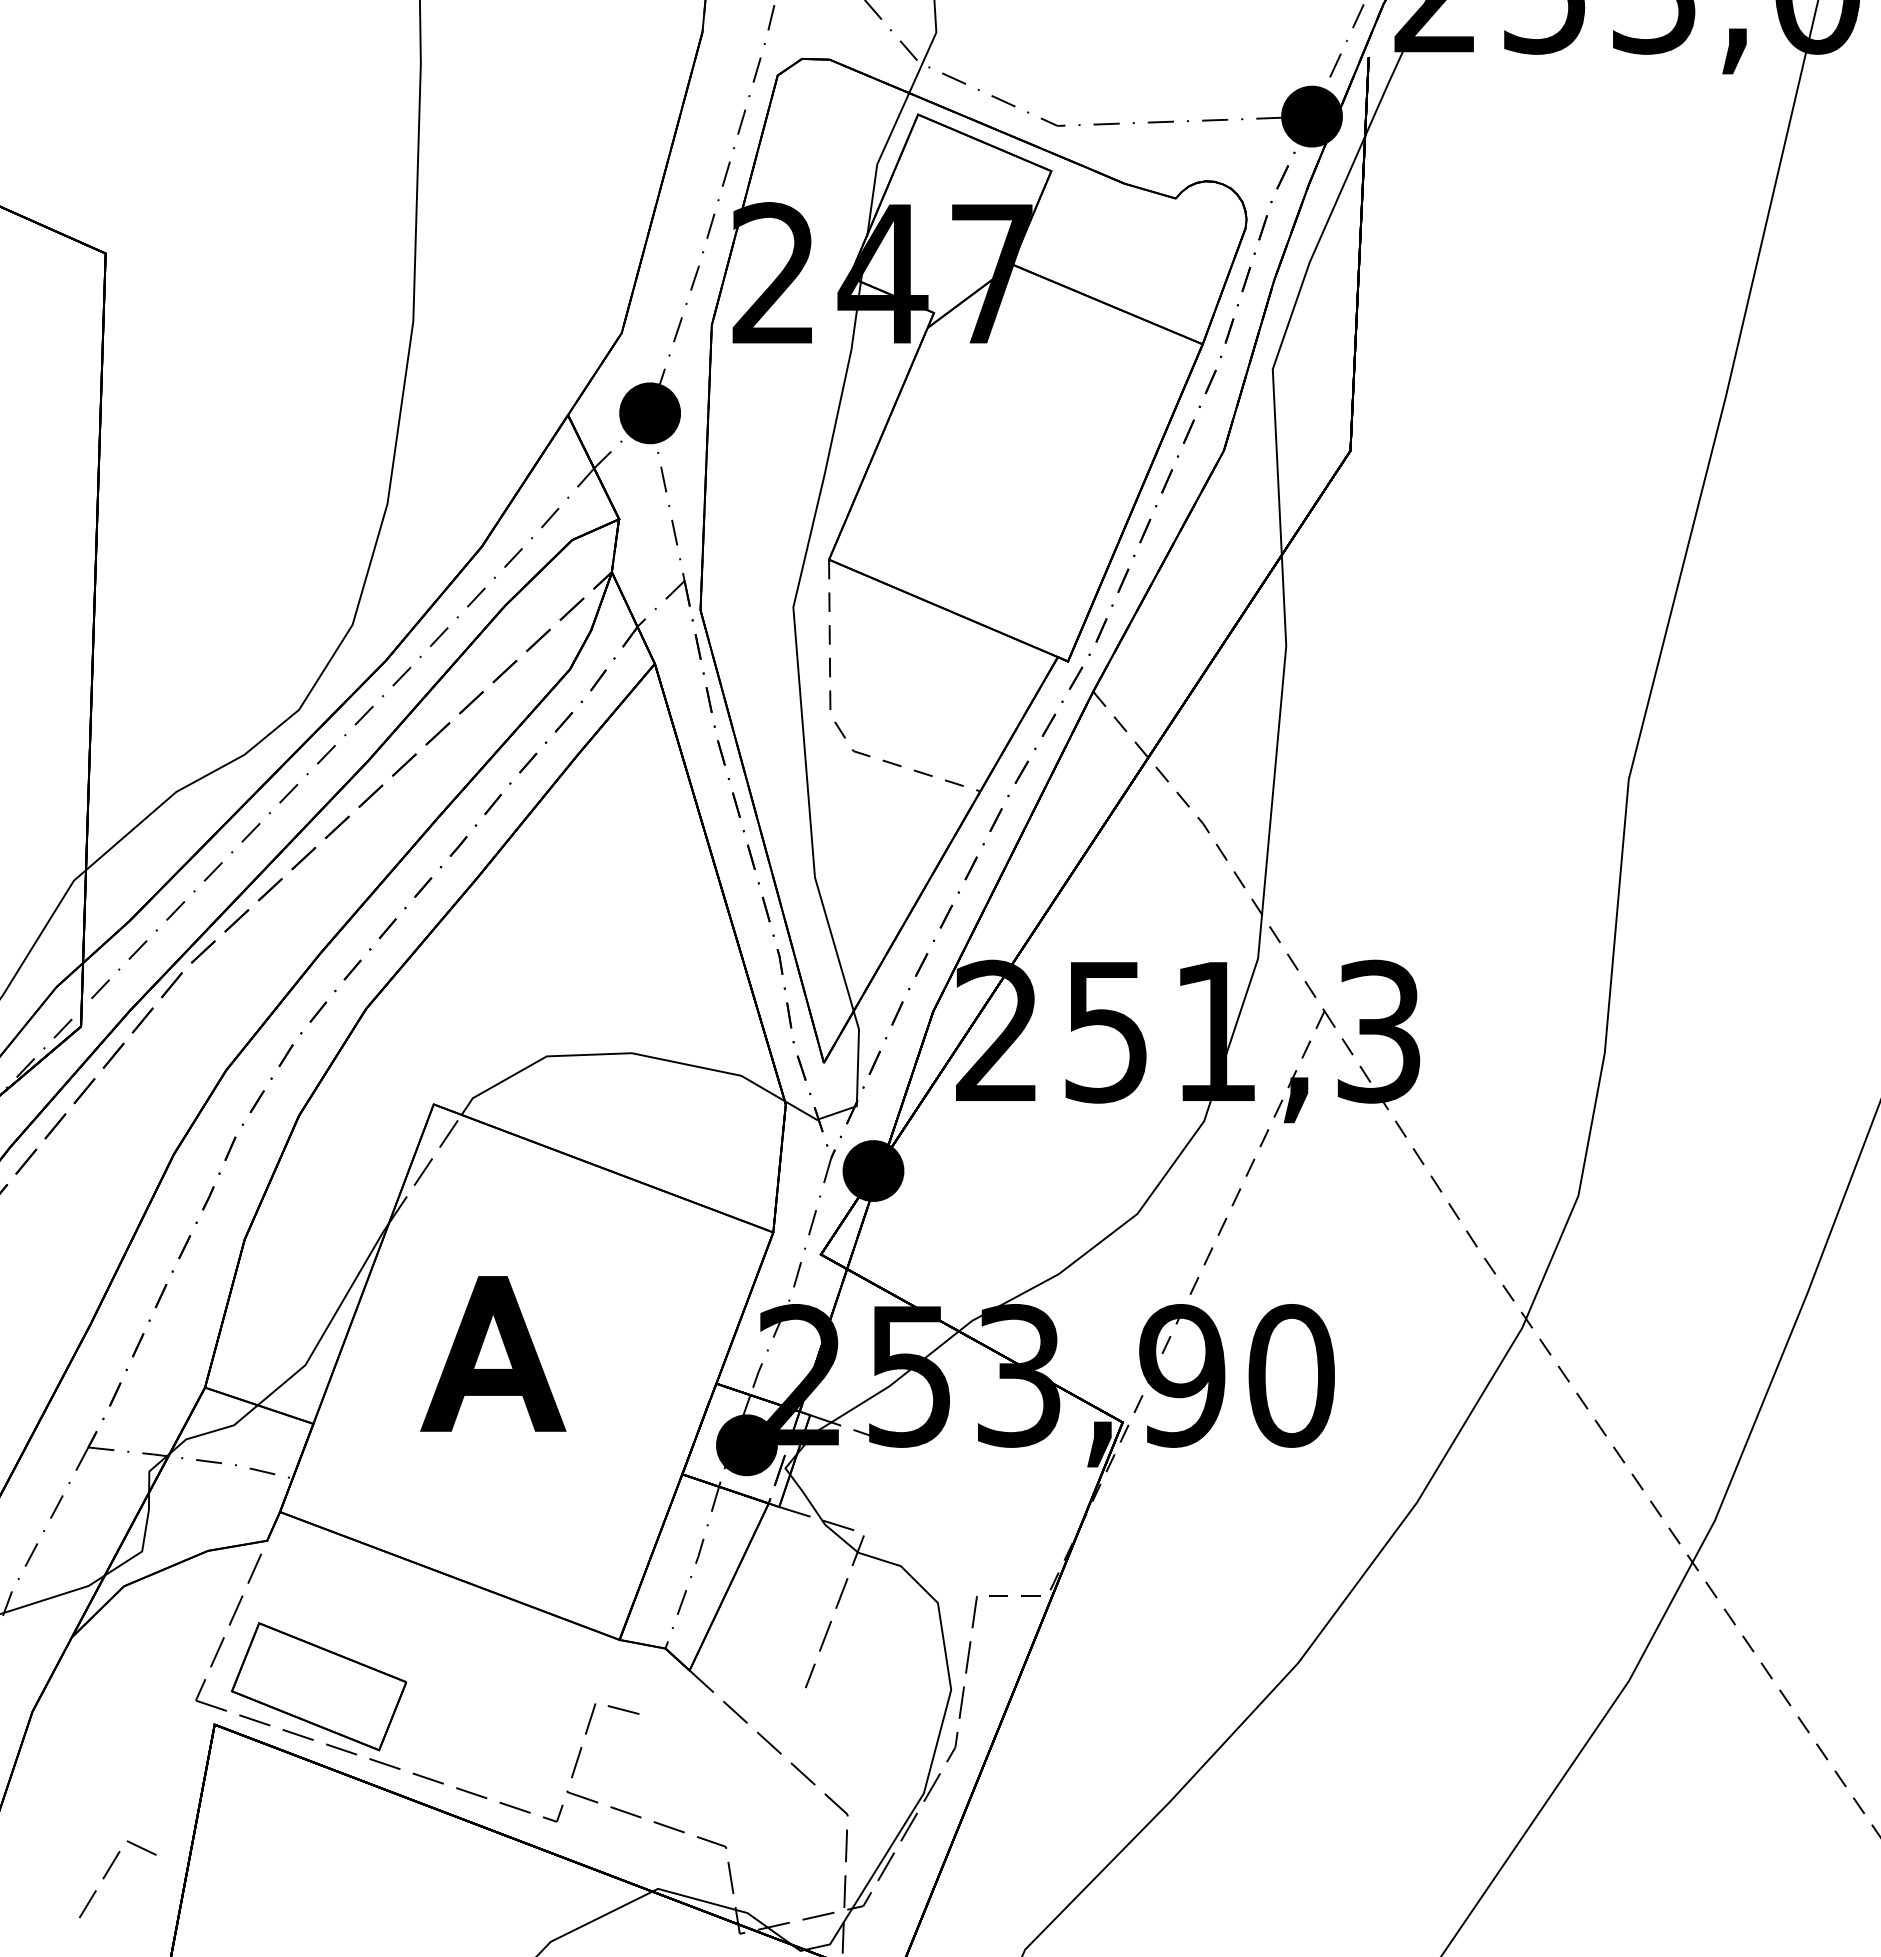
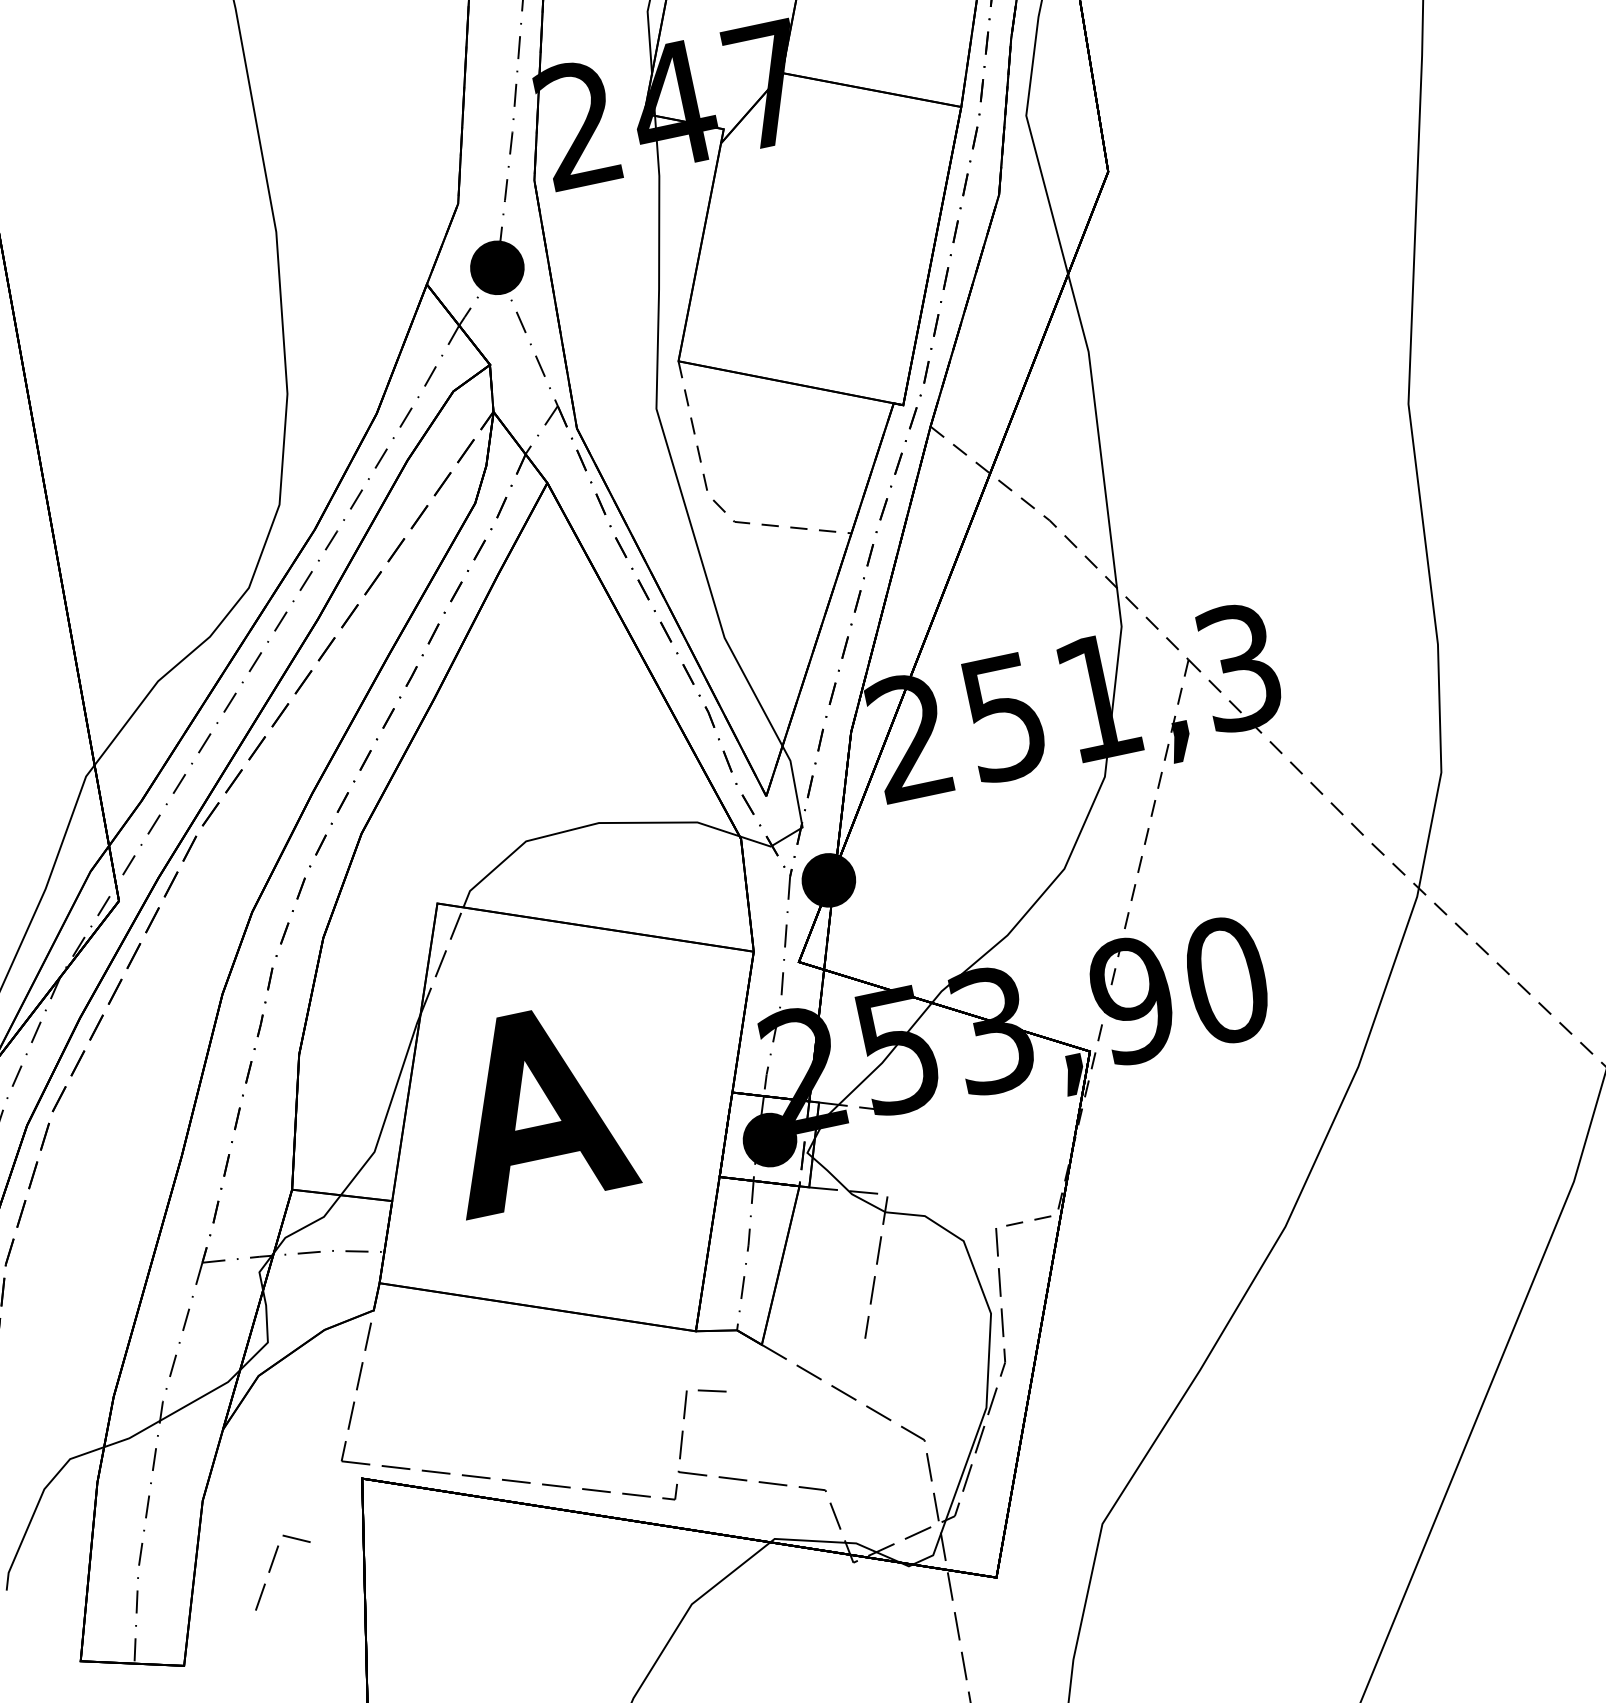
part: (493, 1353) -> (534, 1107), size x1.4
part: (318, 1686) -> (444, 1426), removed
line: (108, 1872) -> (272, 1566), moved

